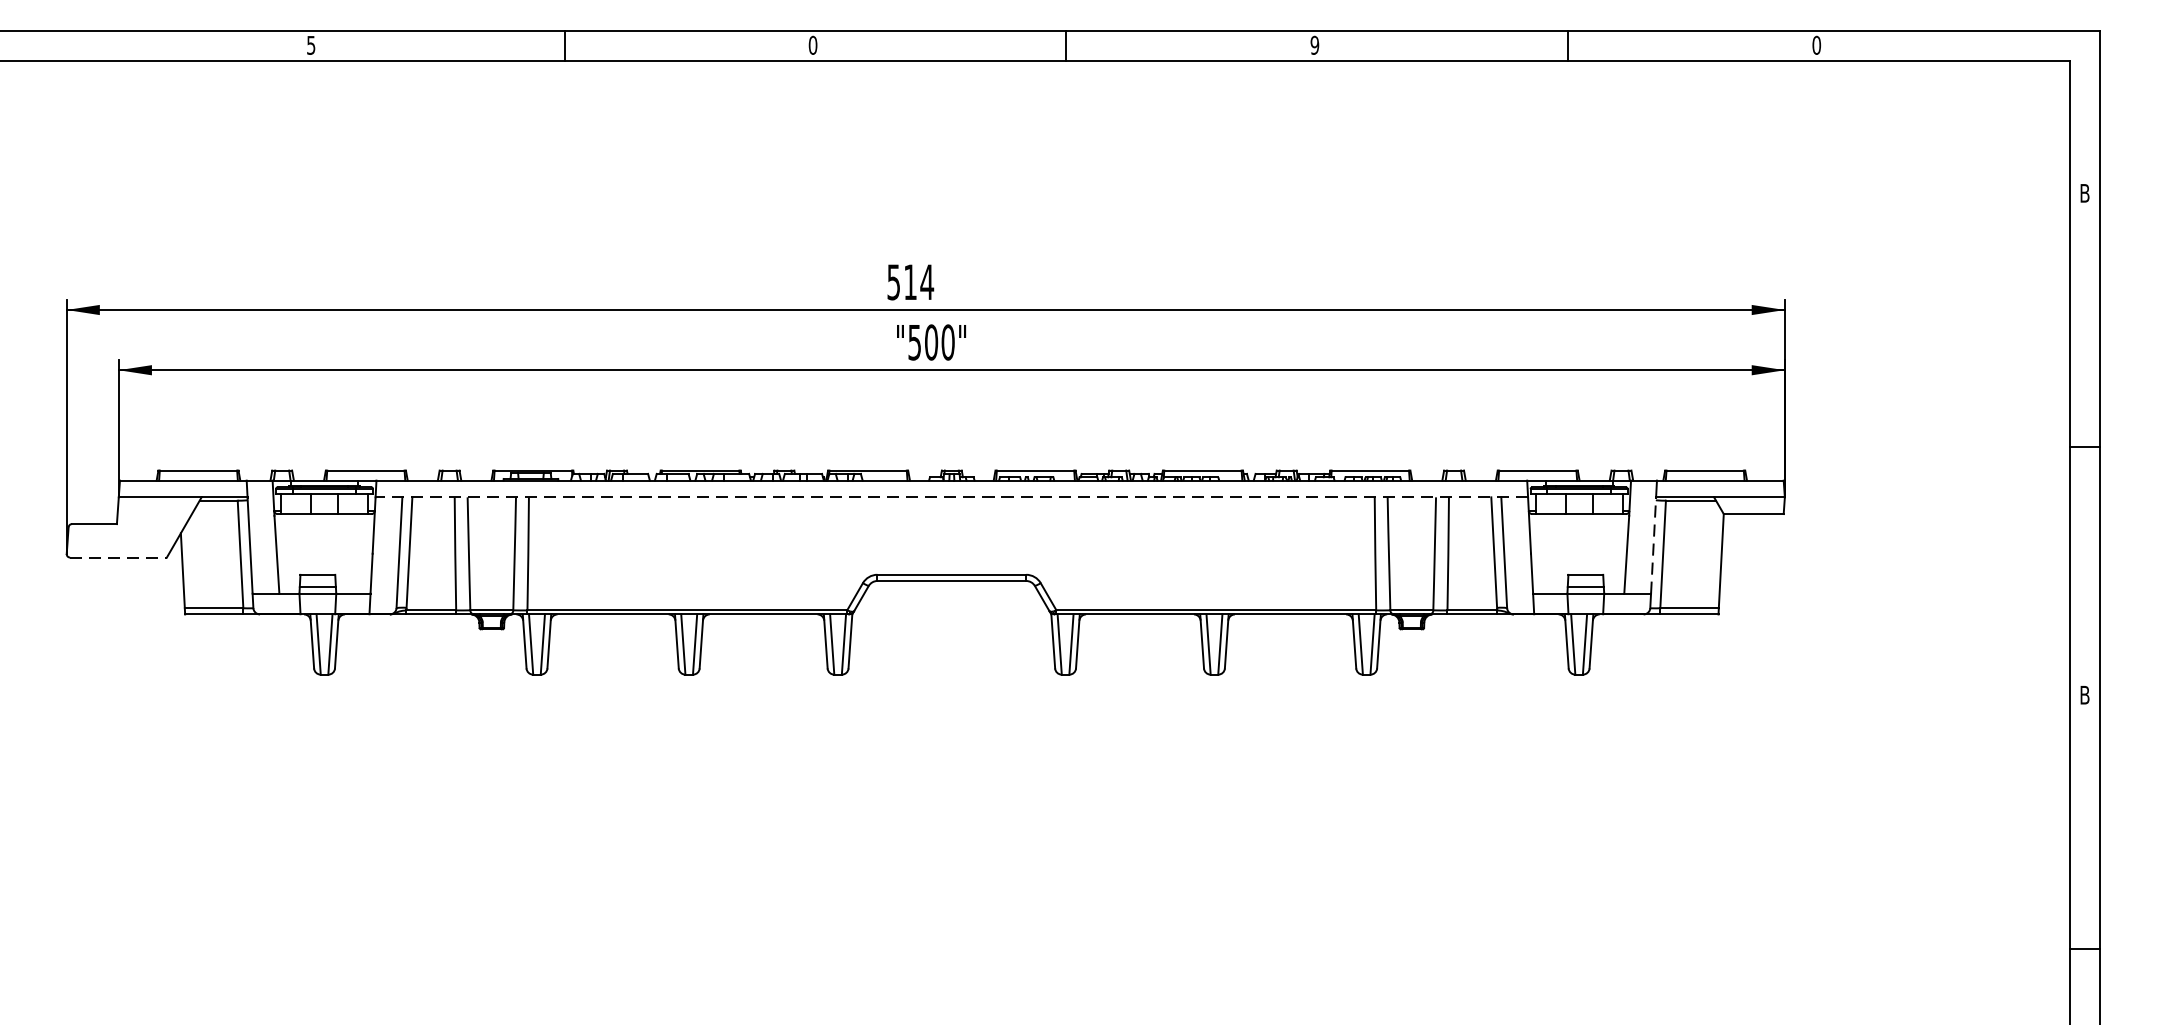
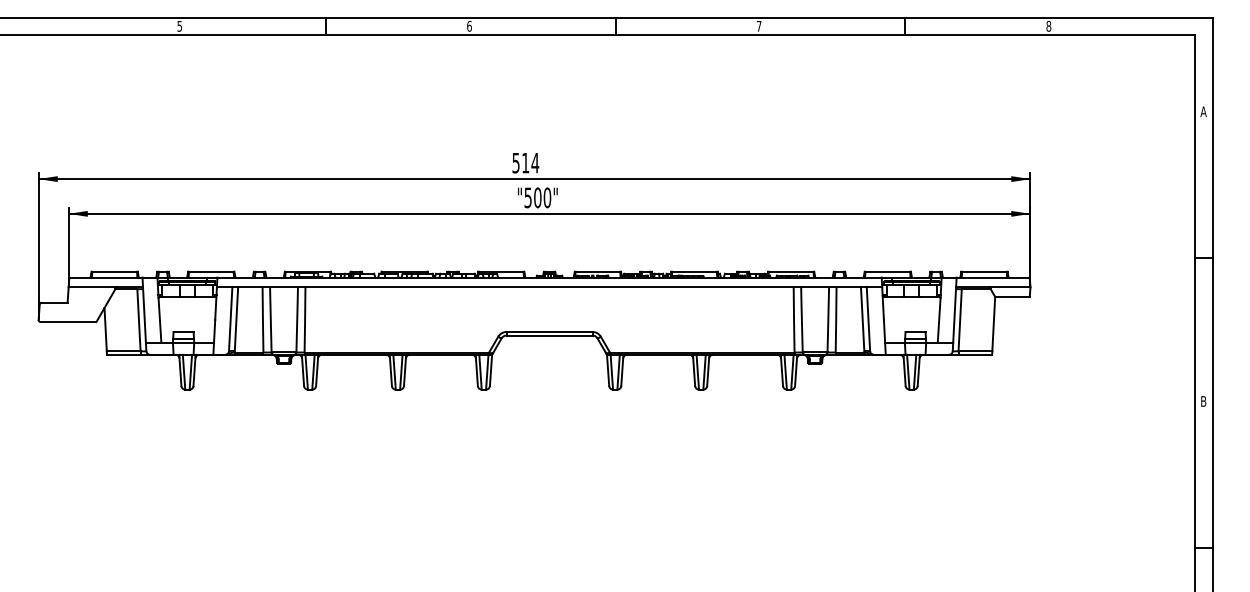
text: (813, 43) -> (469, 25), 0 -> 6
text: (1313, 43) -> (758, 25), 9 -> 7
text: (1816, 45) -> (1048, 26), 0 -> 8
text: (2084, 192) -> (1203, 111), B -> A
line: (951, 497) -> (549, 287), dashed -> solid
line: (1653, 546) -> (954, 315), dashed -> solid
line: (118, 558) -> (68, 322), dashed -> solid

